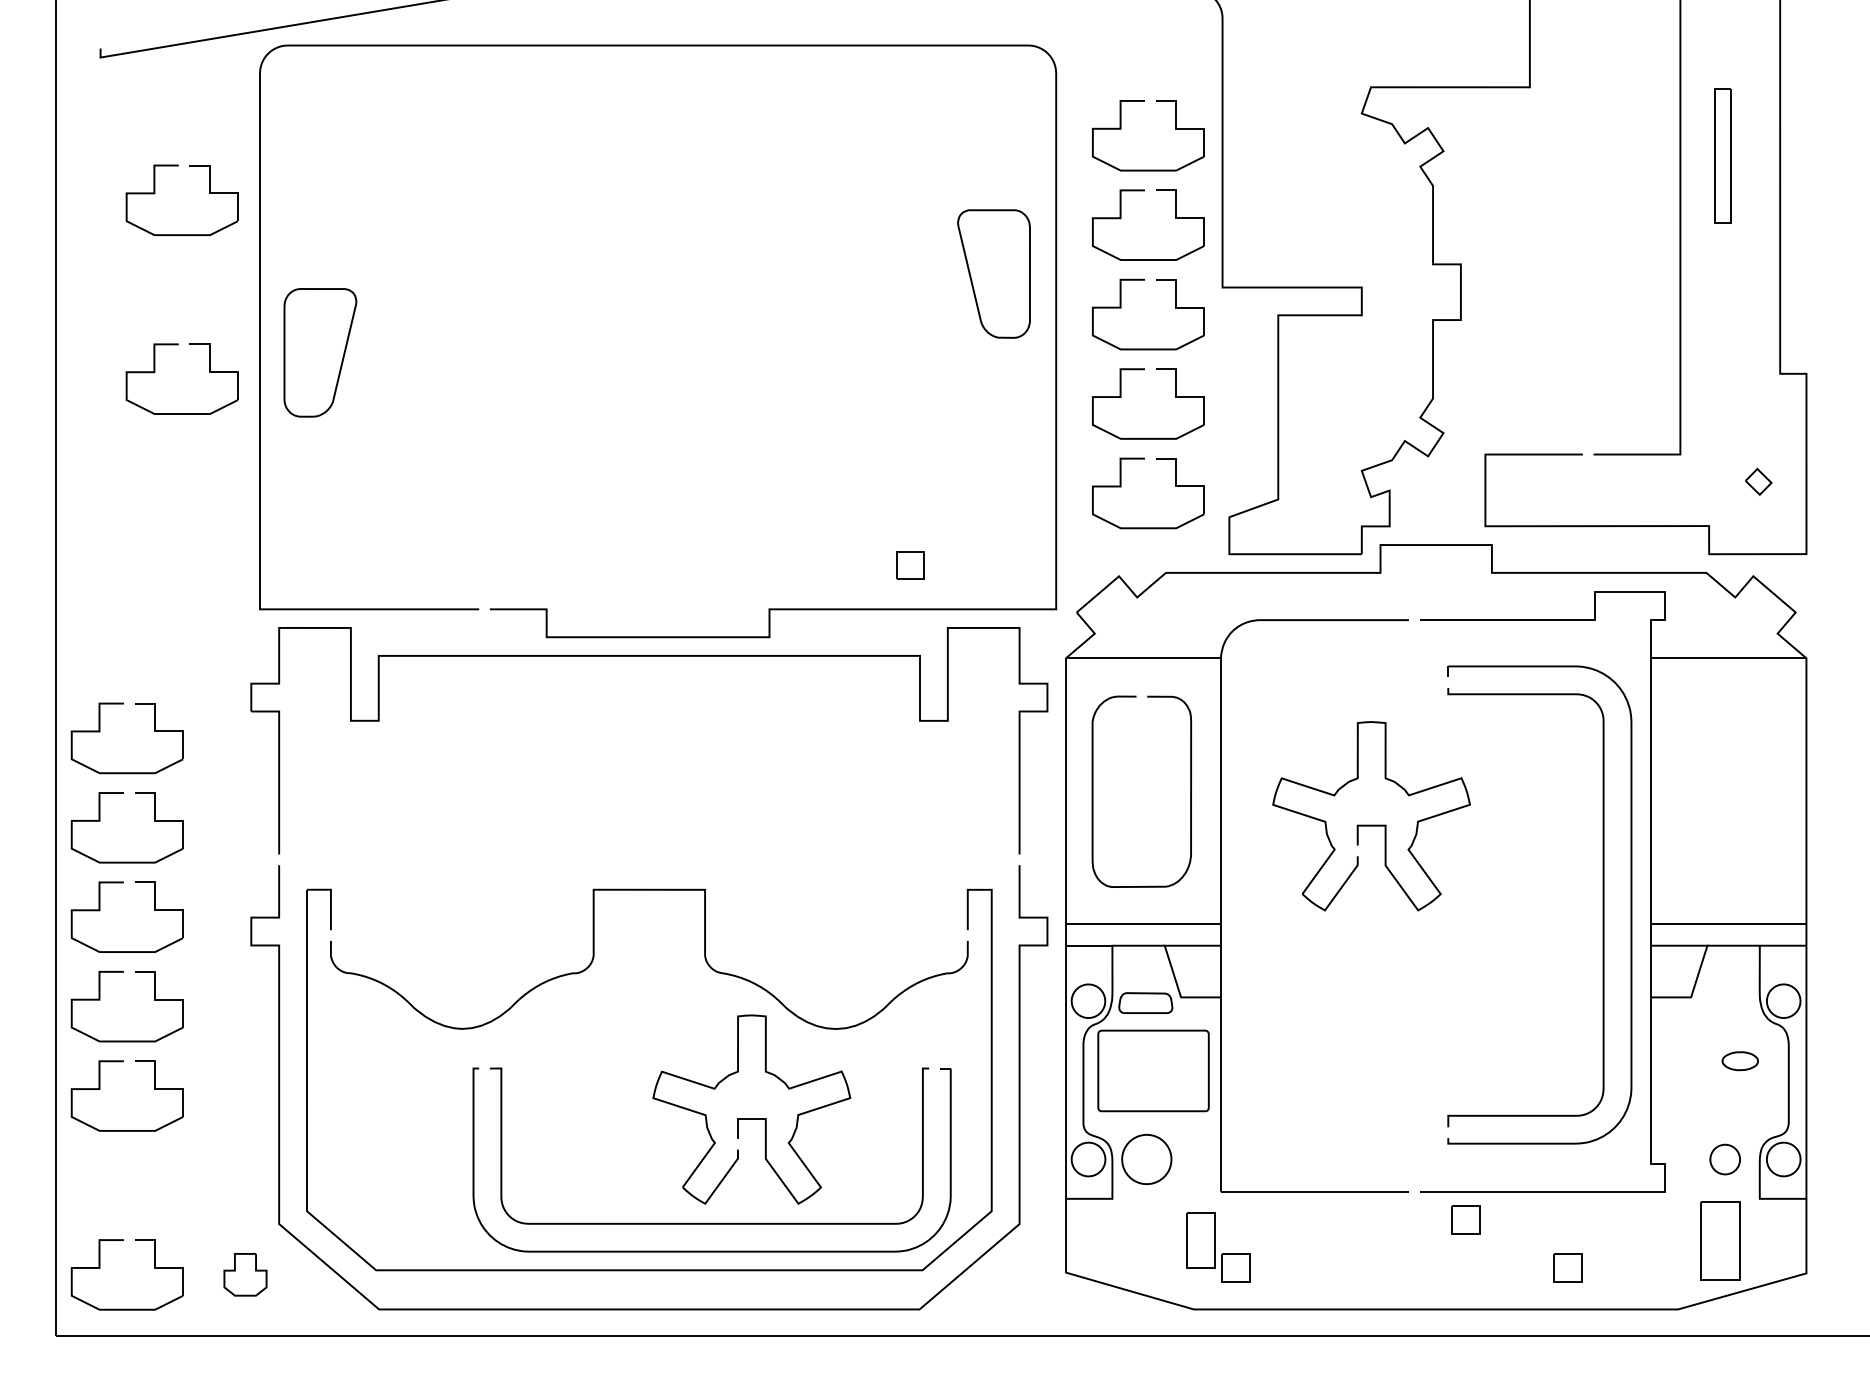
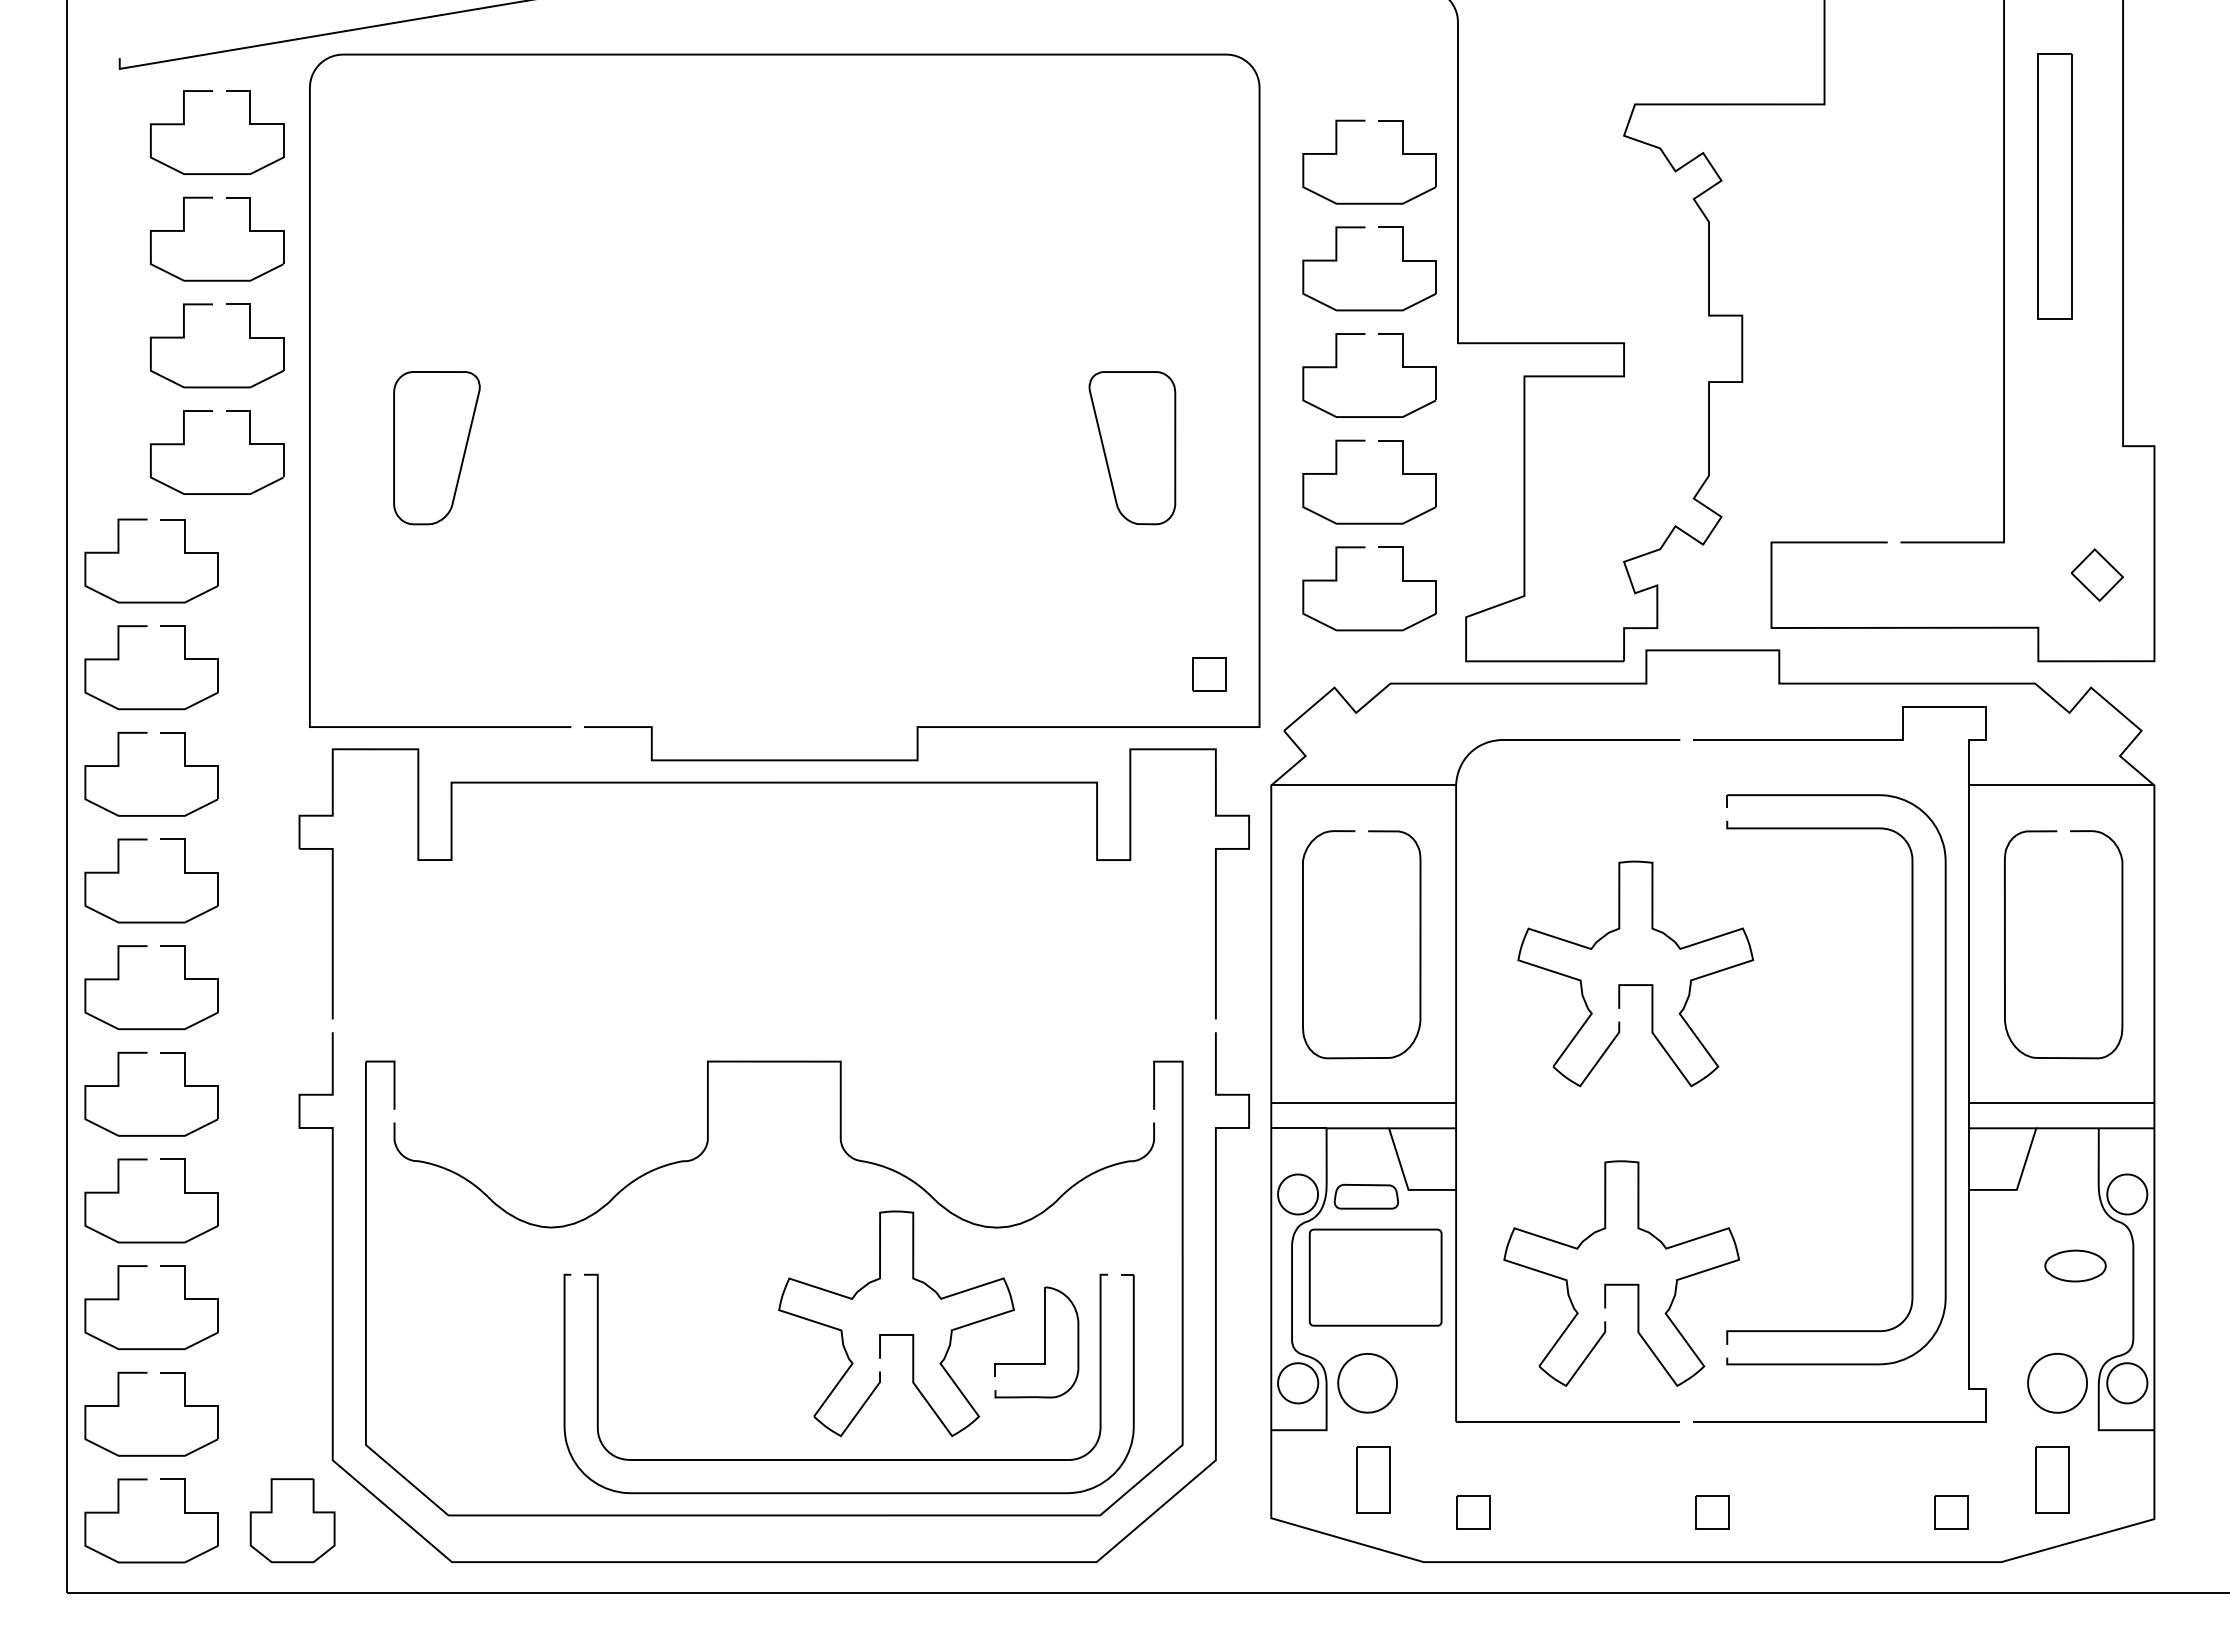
part: (209, 104) -> (249, 124), added
part: (1722, 156) -> (2054, 186), size x1.67
part: (994, 274) -> (1132, 448), moved
part: (209, 283) -> (249, 338), added
part: (320, 353) -> (436, 448), moved
part: (100, 463) -> (119, 553), added
part: (1758, 481) -> (2097, 574), size x1.67
part: (100, 553) -> (119, 660), added
part: (910, 565) -> (1209, 674), moved
part: (100, 642) -> (119, 766), added
part: (1681, 791) -> (2005, 944), added
part: (1740, 1060) -> (2075, 1265), size x1.43
part: (1359, 1075) -> (1621, 1283), added
part: (875, 1125) -> (1044, 1342), added
part: (1725, 1159) -> (2057, 1383), size x1.67
part: (100, 1178) -> (119, 1406), added
part: (1466, 1220) -> (1712, 1512), moved
part: (1201, 1240) -> (1373, 1479), moved
part: (1721, 1240) -> (2052, 1479), size x0.71
part: (1567, 1267) -> (1951, 1512), moved
part: (245, 1274) -> (292, 1520), size x1.67

